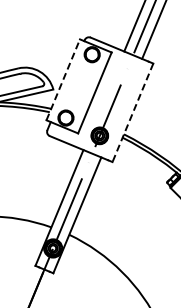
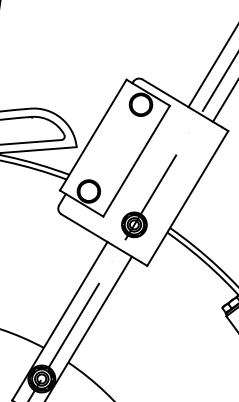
line: (63, 79) -> (93, 134), dashed -> solid
line: (132, 113) -> (186, 199), dashed -> solid

